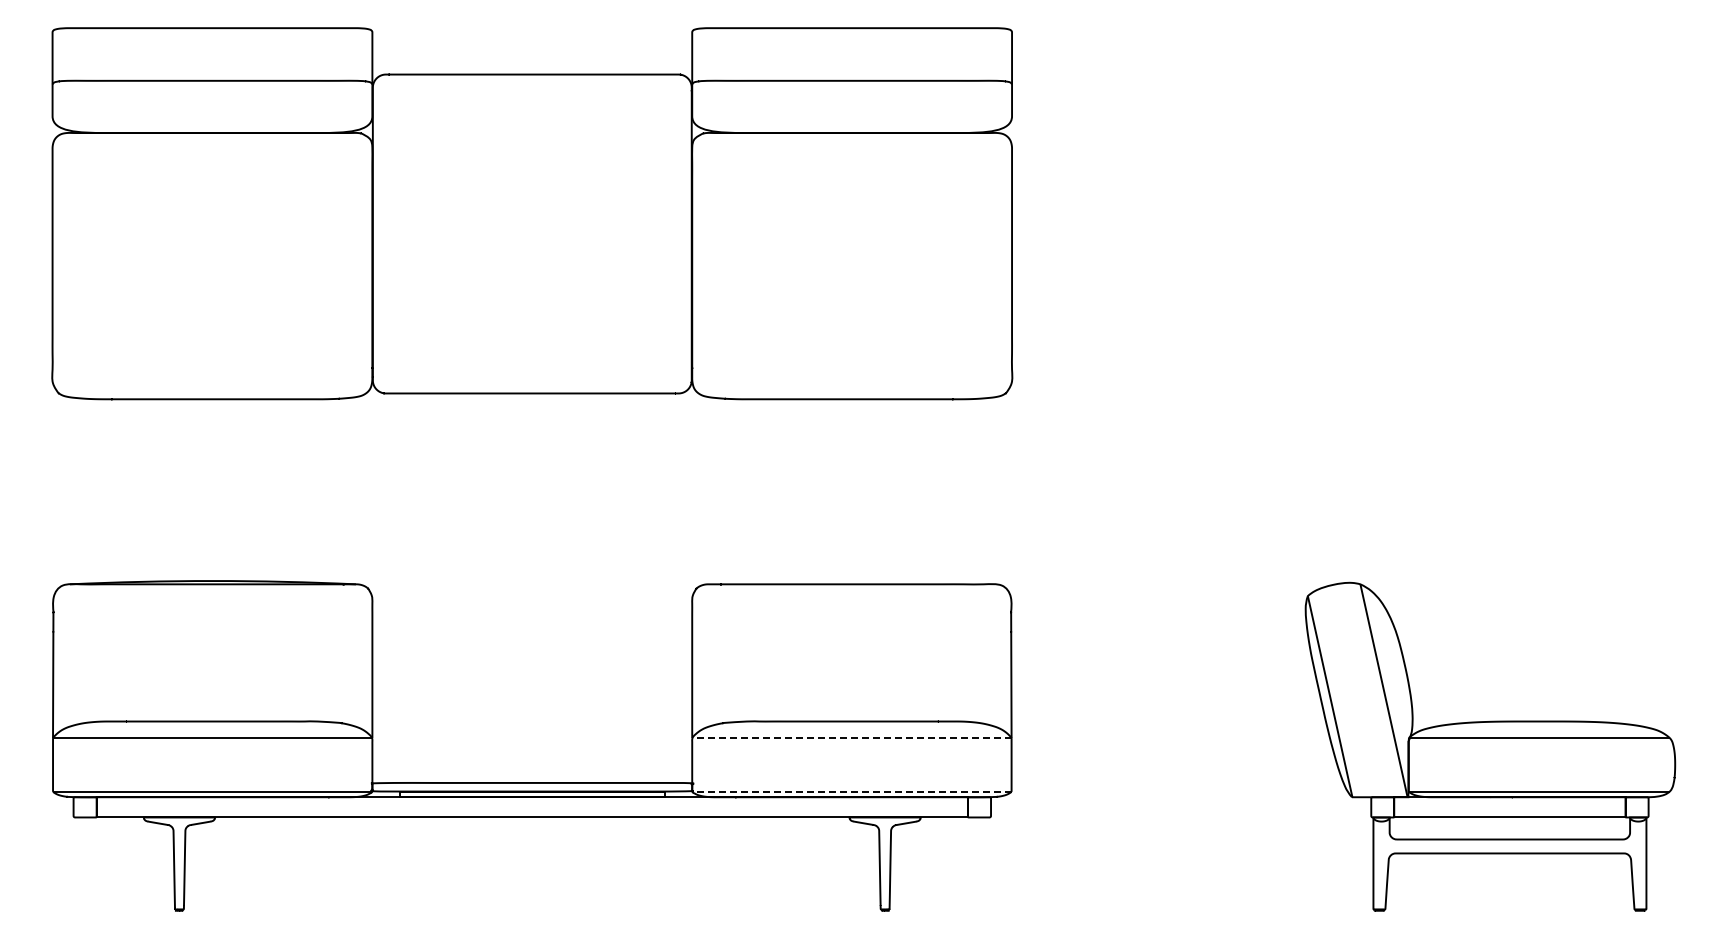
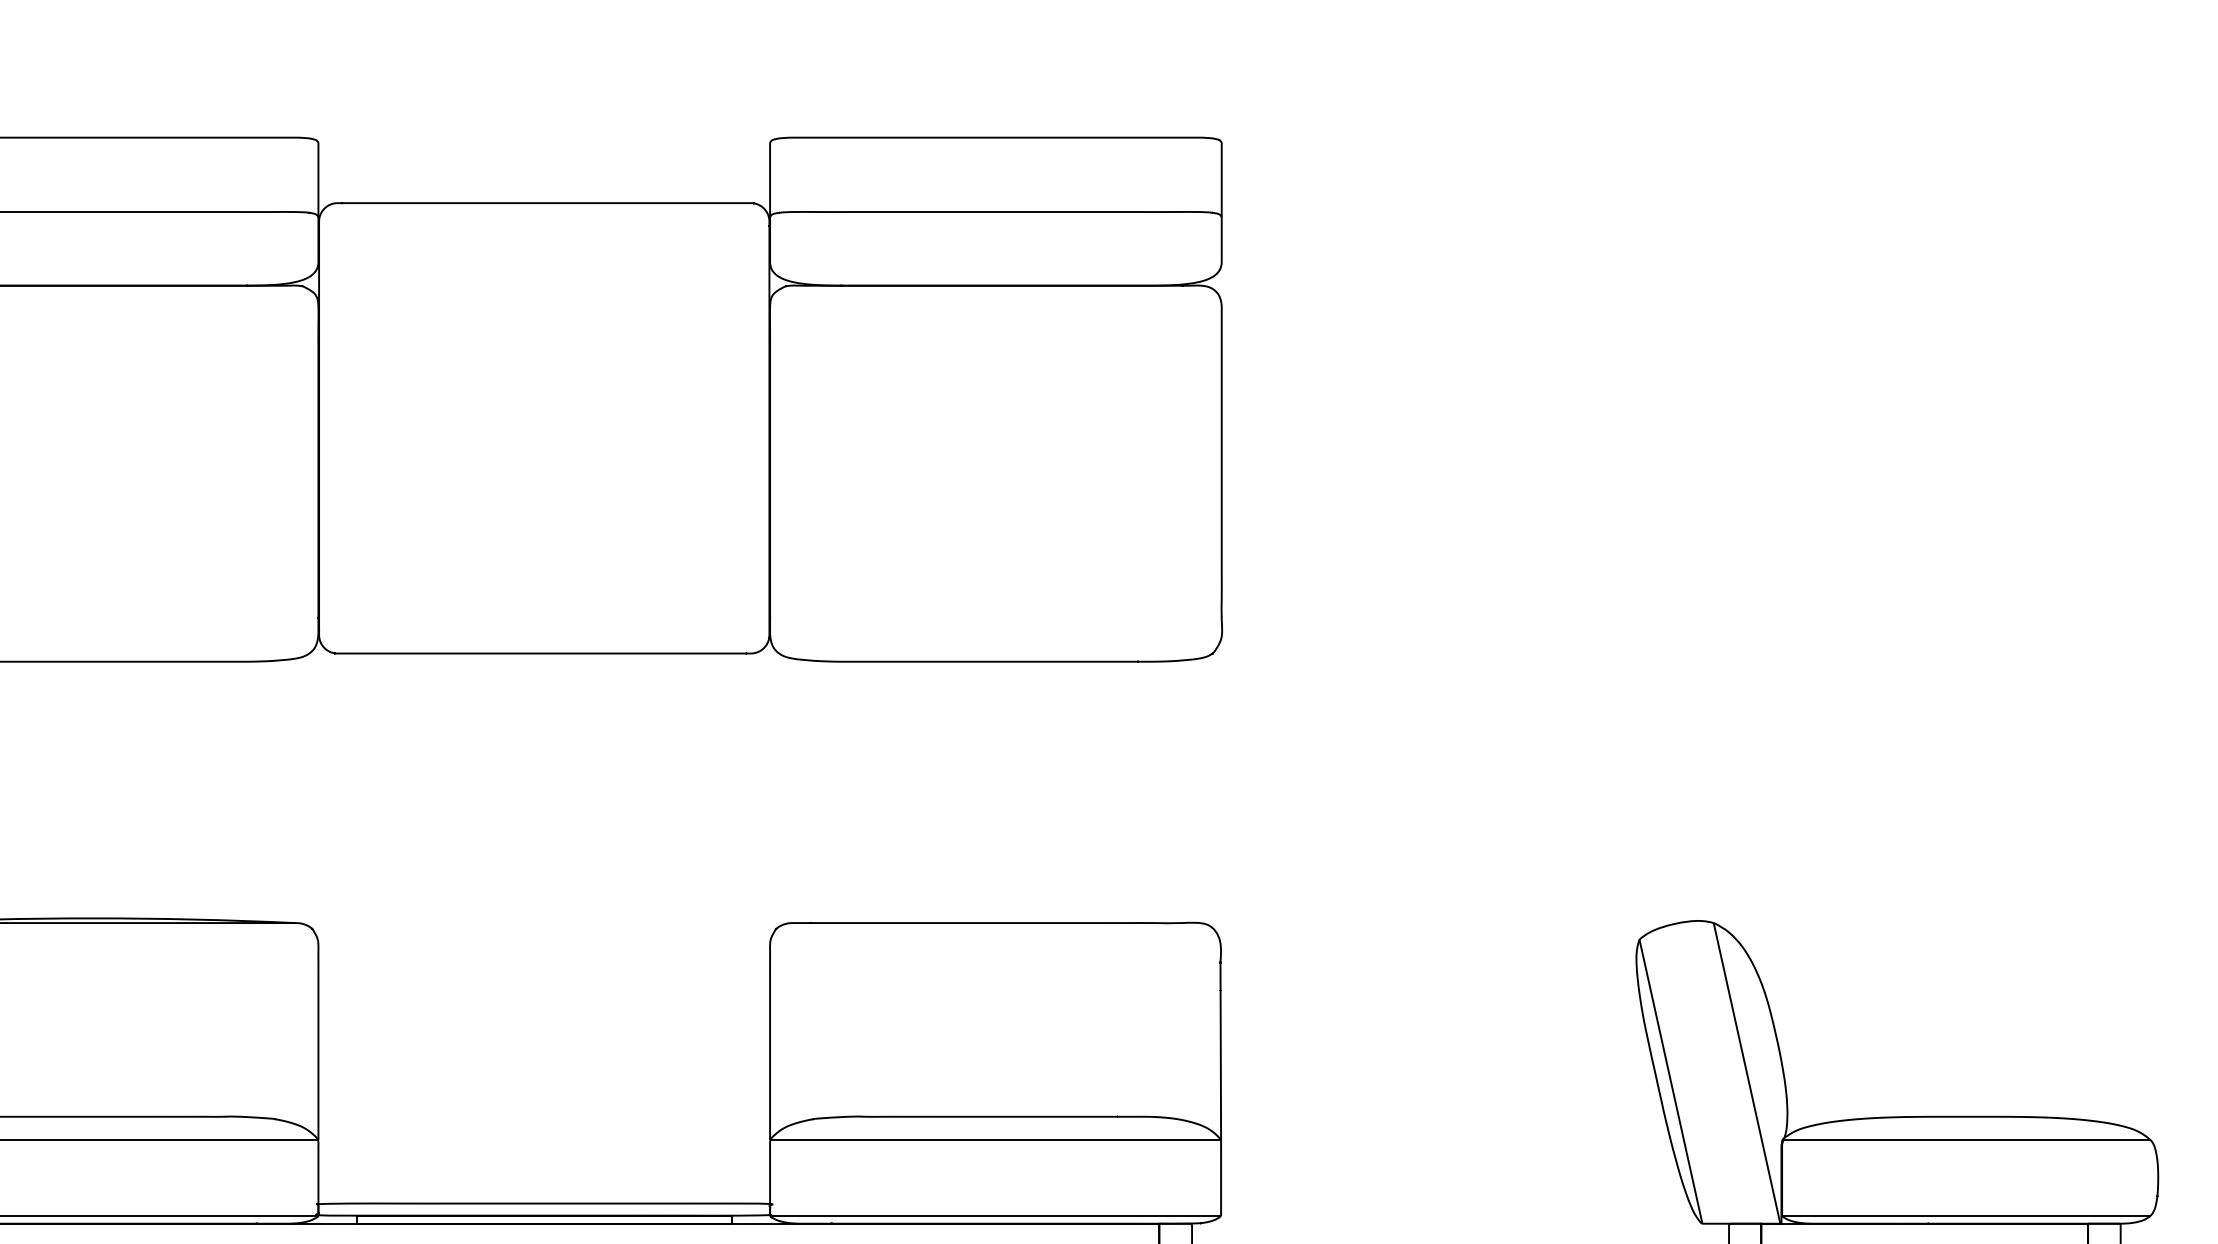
line: (851, 737) -> (995, 1139), dashed -> solid
line: (851, 791) -> (995, 1215), dashed -> solid

